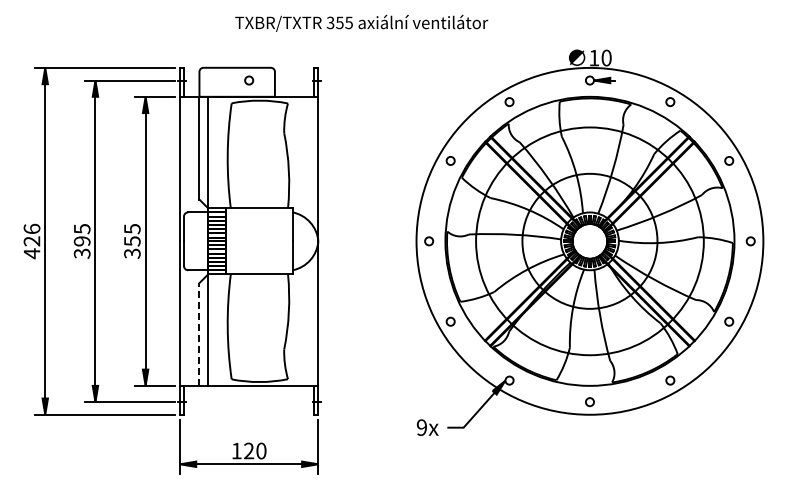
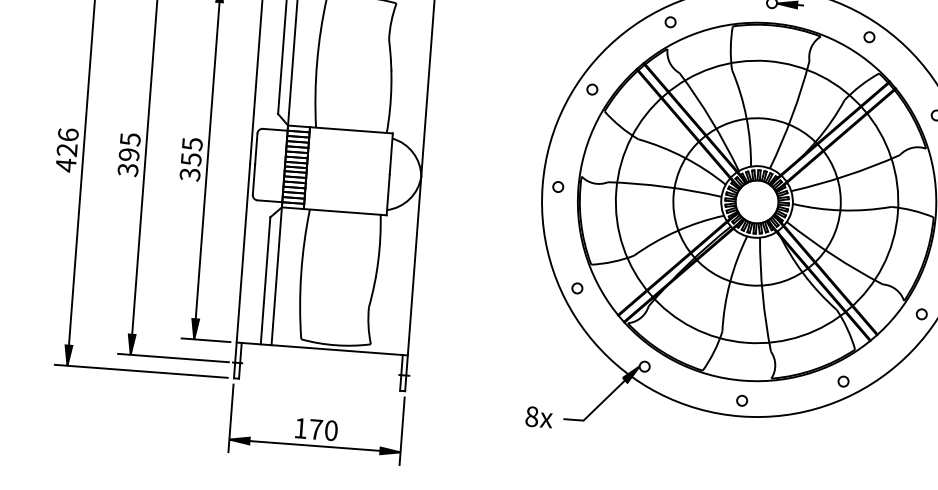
line: (199, 334) -> (265, 280), dashed -> solid
text: (421, 427) -> (531, 416), 9x -> 8x
text: (249, 450) -> (316, 428), 120 -> 170

